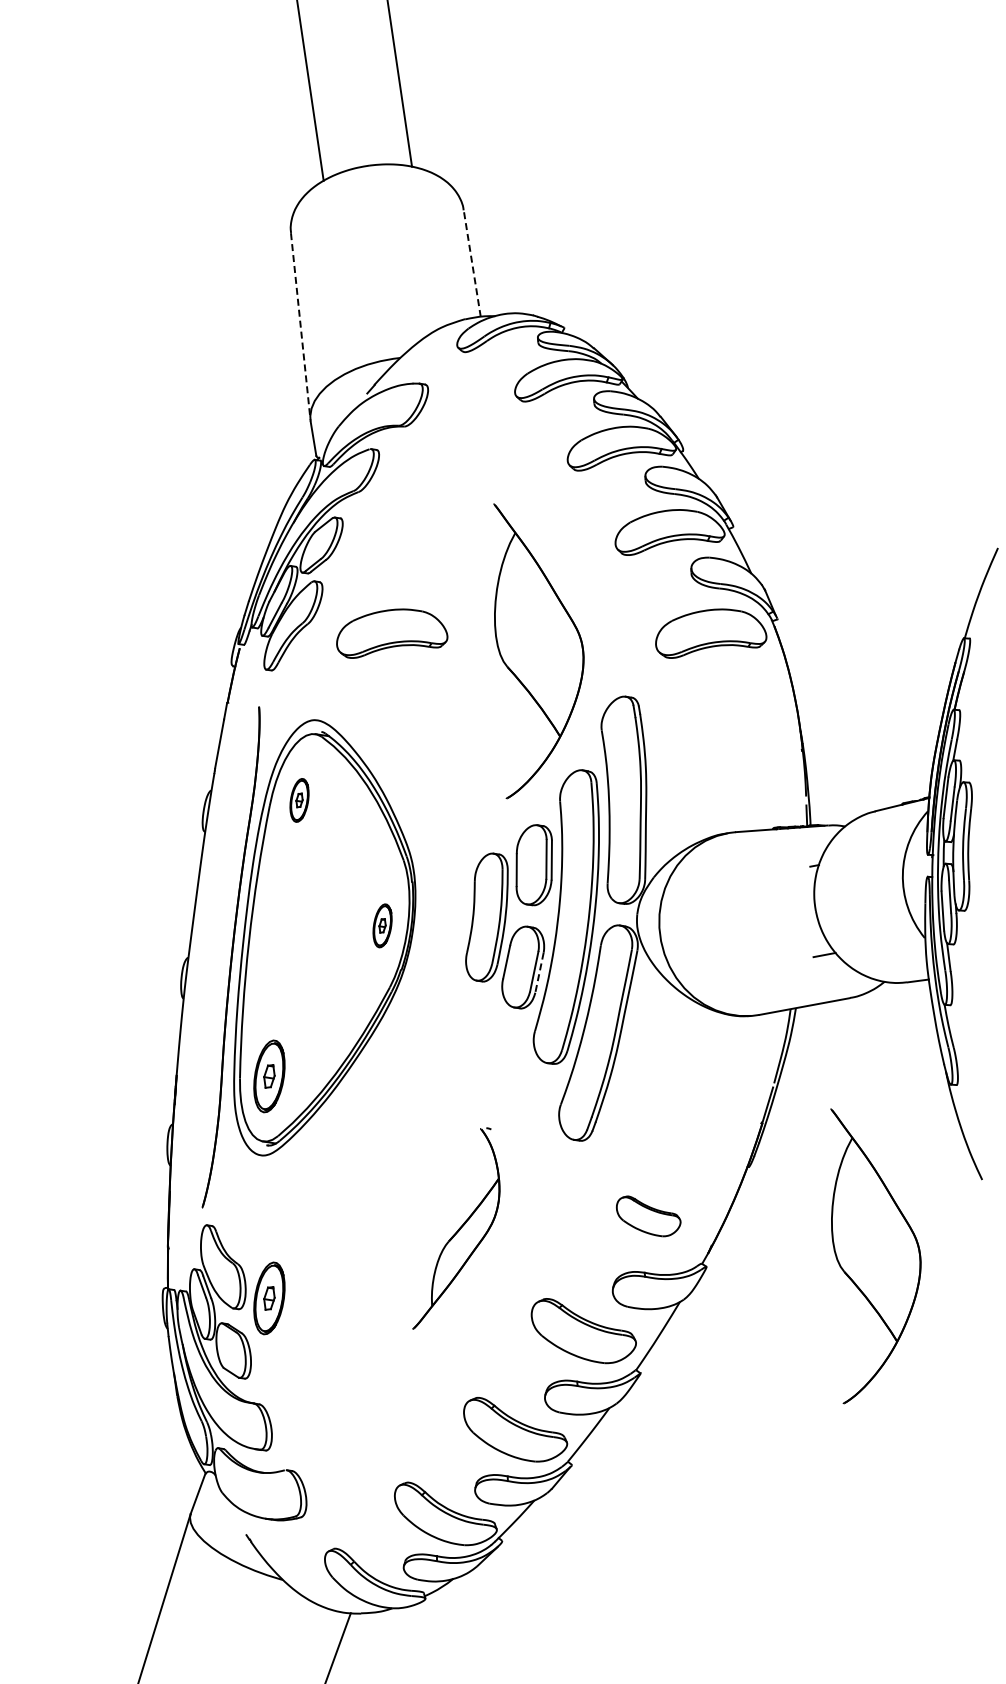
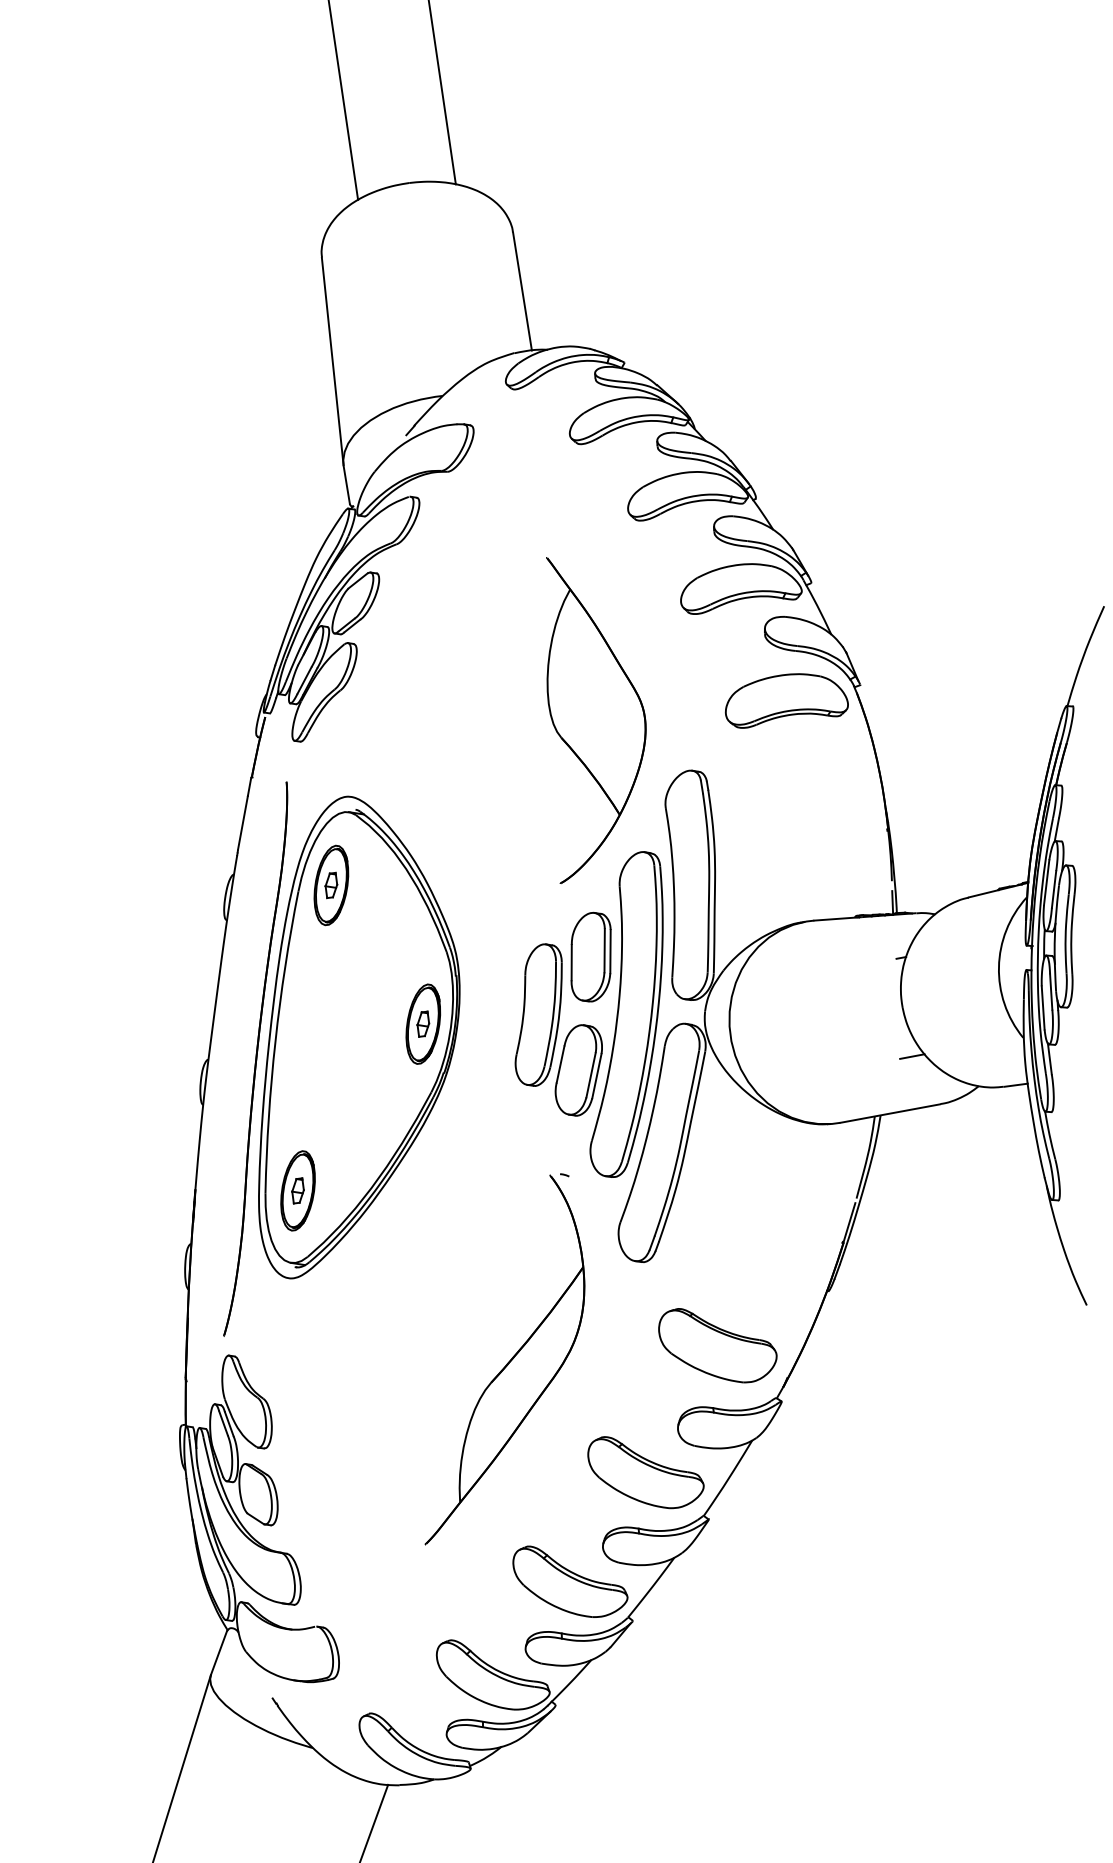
line: (472, 263) -> (522, 291), dashed -> solid
line: (300, 326) -> (332, 361), dashed -> solid
part: (392, 633) -> (434, 700), removed
part: (299, 800) -> (331, 885), size x1.67
part: (382, 925) -> (423, 1023), size x1.67
line: (539, 973) -> (596, 1077), dashed -> solid
part: (648, 1216) -> (717, 1345), size x1.67
part: (456, 1228) -> (505, 1359), size x1.67
part: (875, 1256) -> (968, 1390), removed
part: (269, 1298) -> (298, 1436), removed

